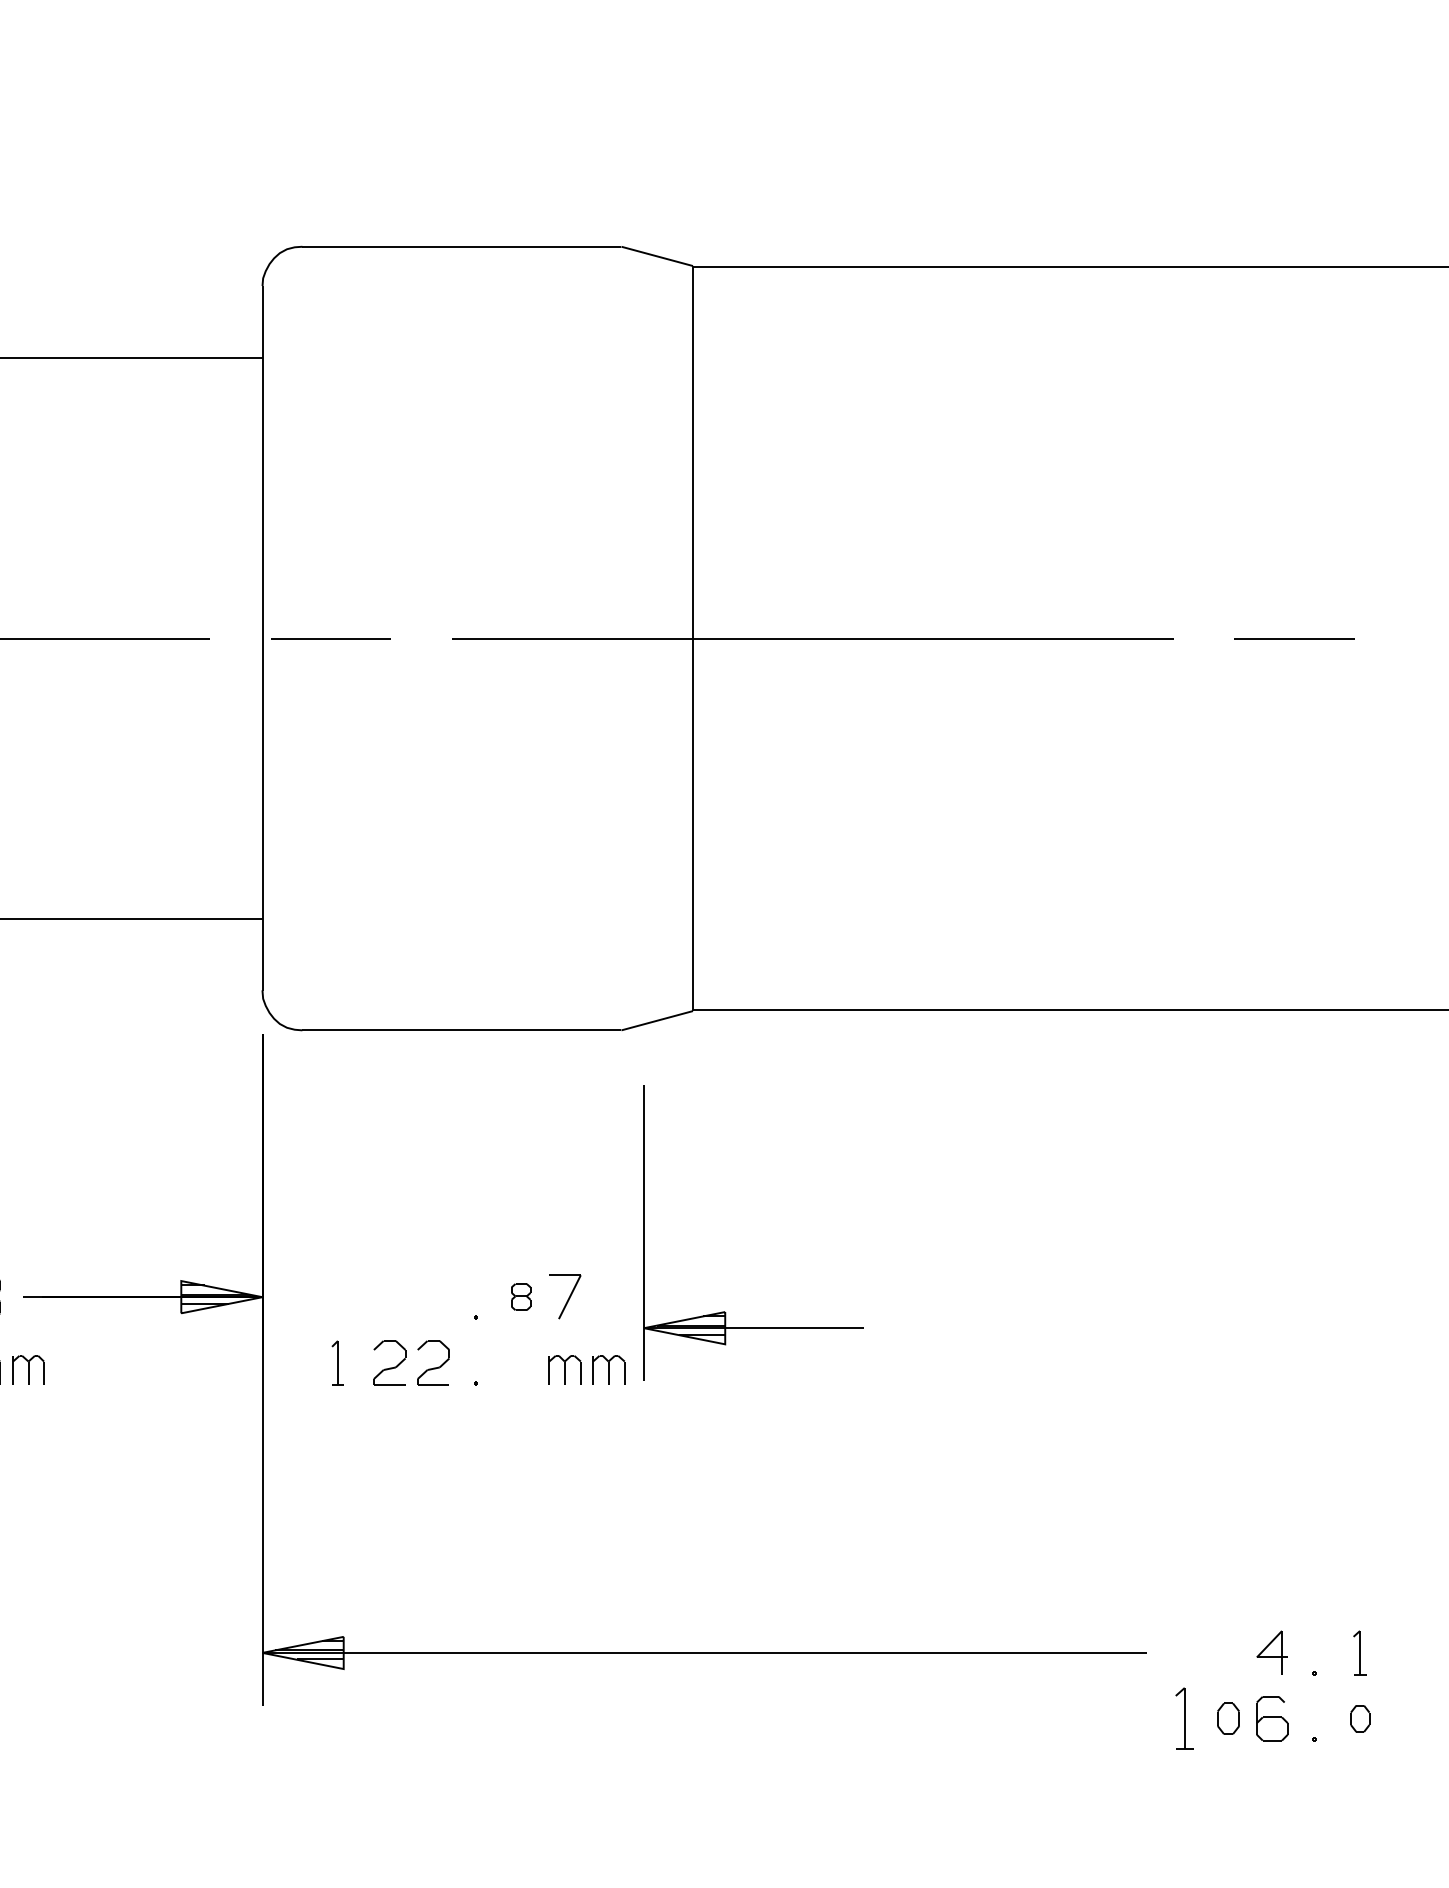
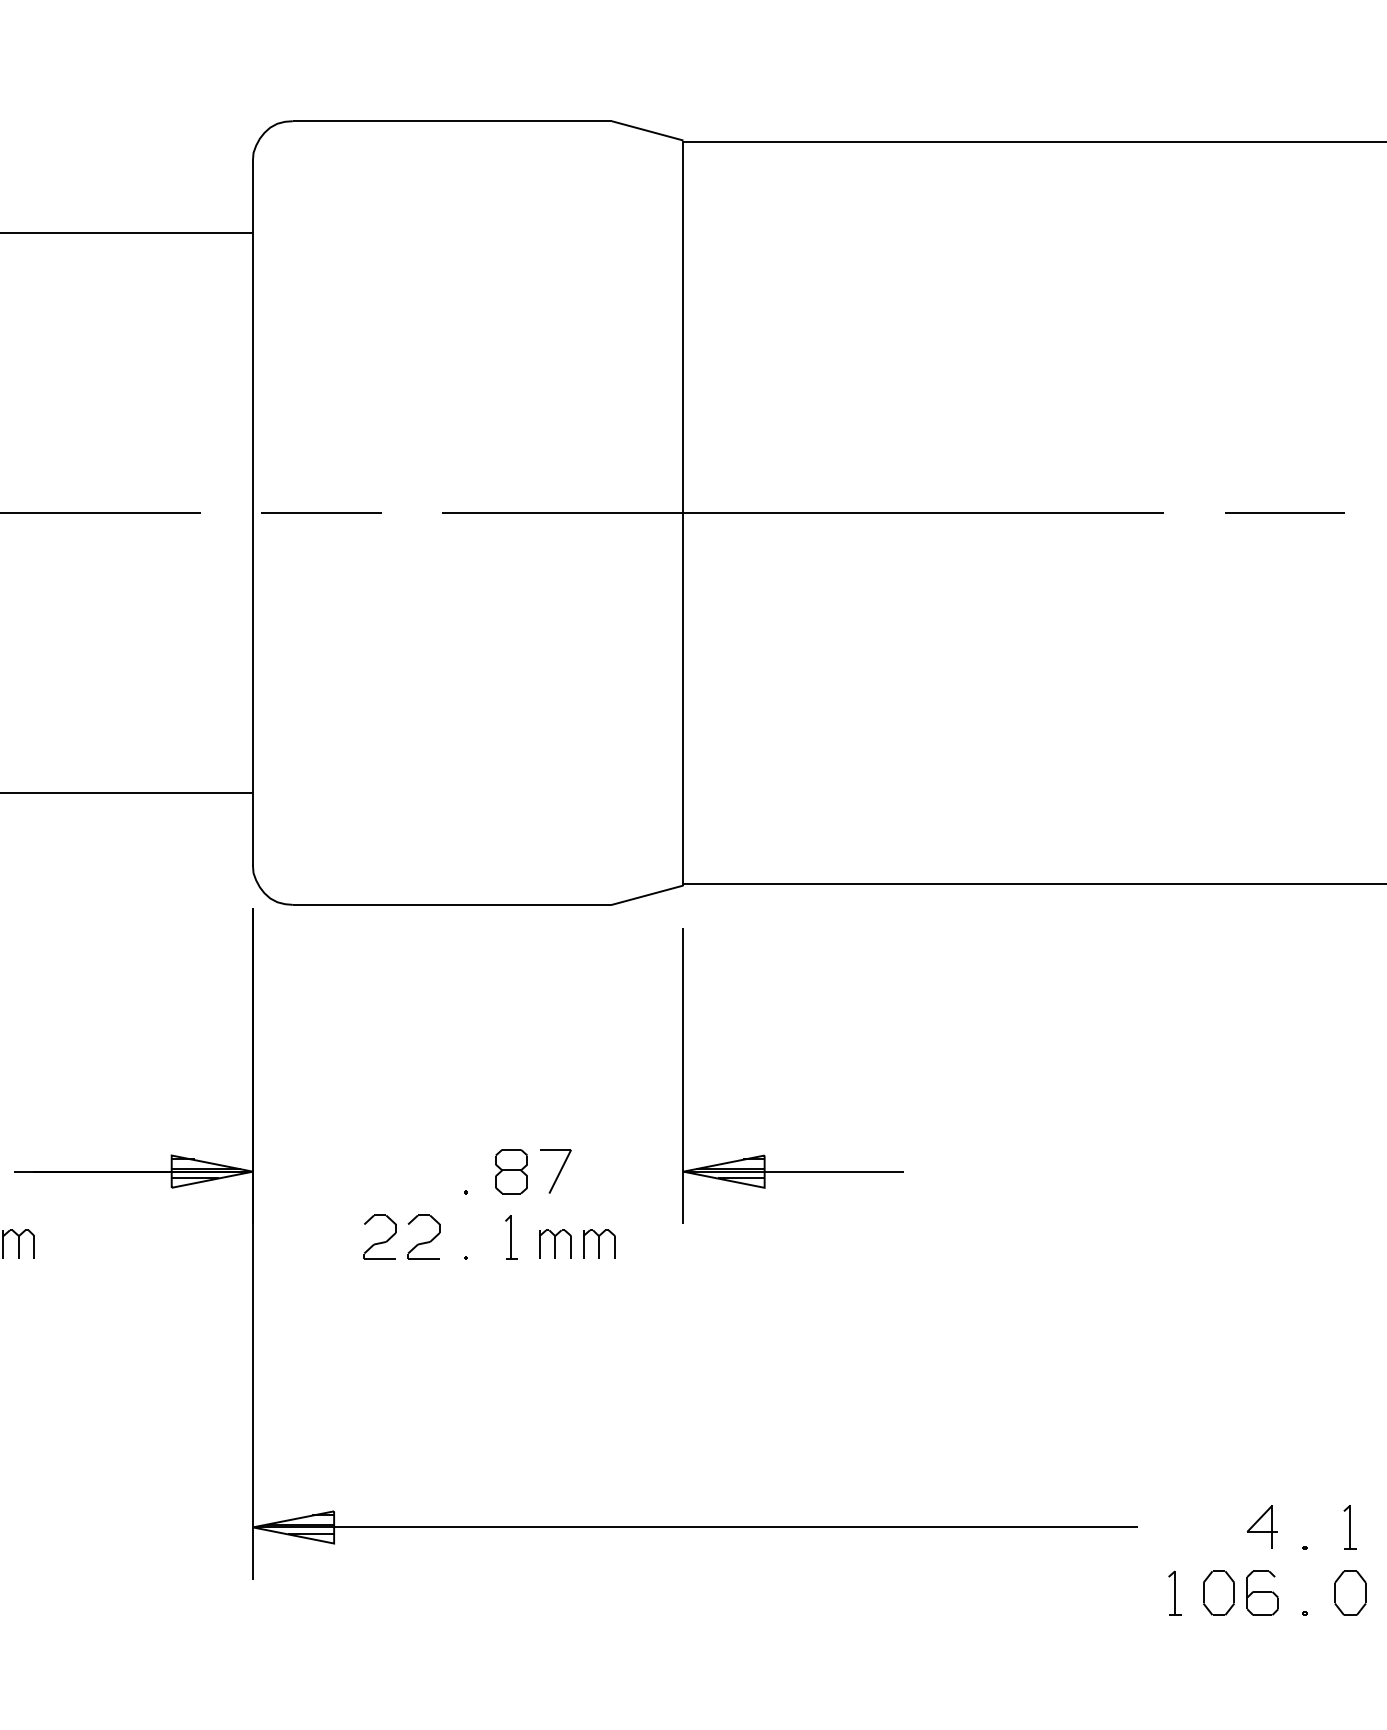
part: (520, 1296) -> (510, 1170), size x1.67
part: (725, 1311) -> (764, 1154), moved
part: (337, 1362) -> (510, 1236), moved
part: (1184, 1718) -> (1174, 1592), size x0.71
part: (1228, 1718) -> (1218, 1592), size x1.43
part: (1360, 1718) -> (1350, 1592), size x1.67

